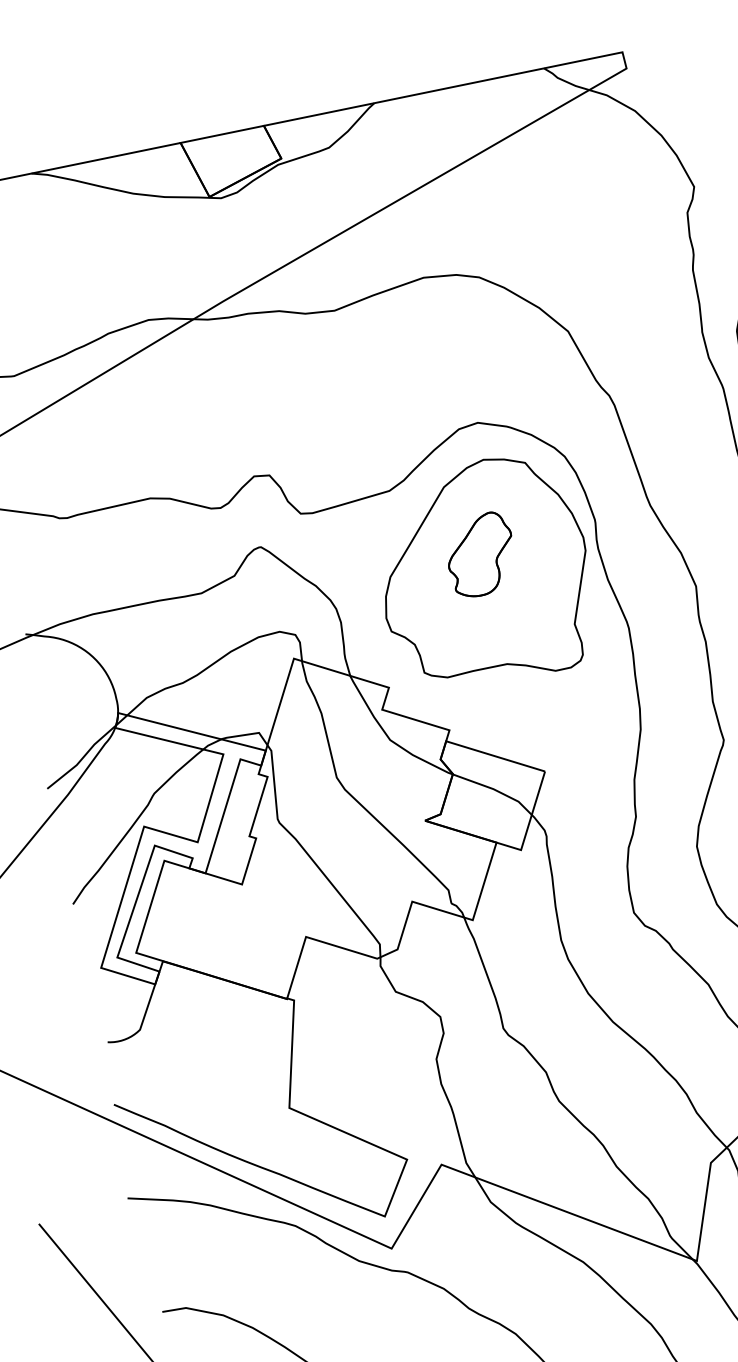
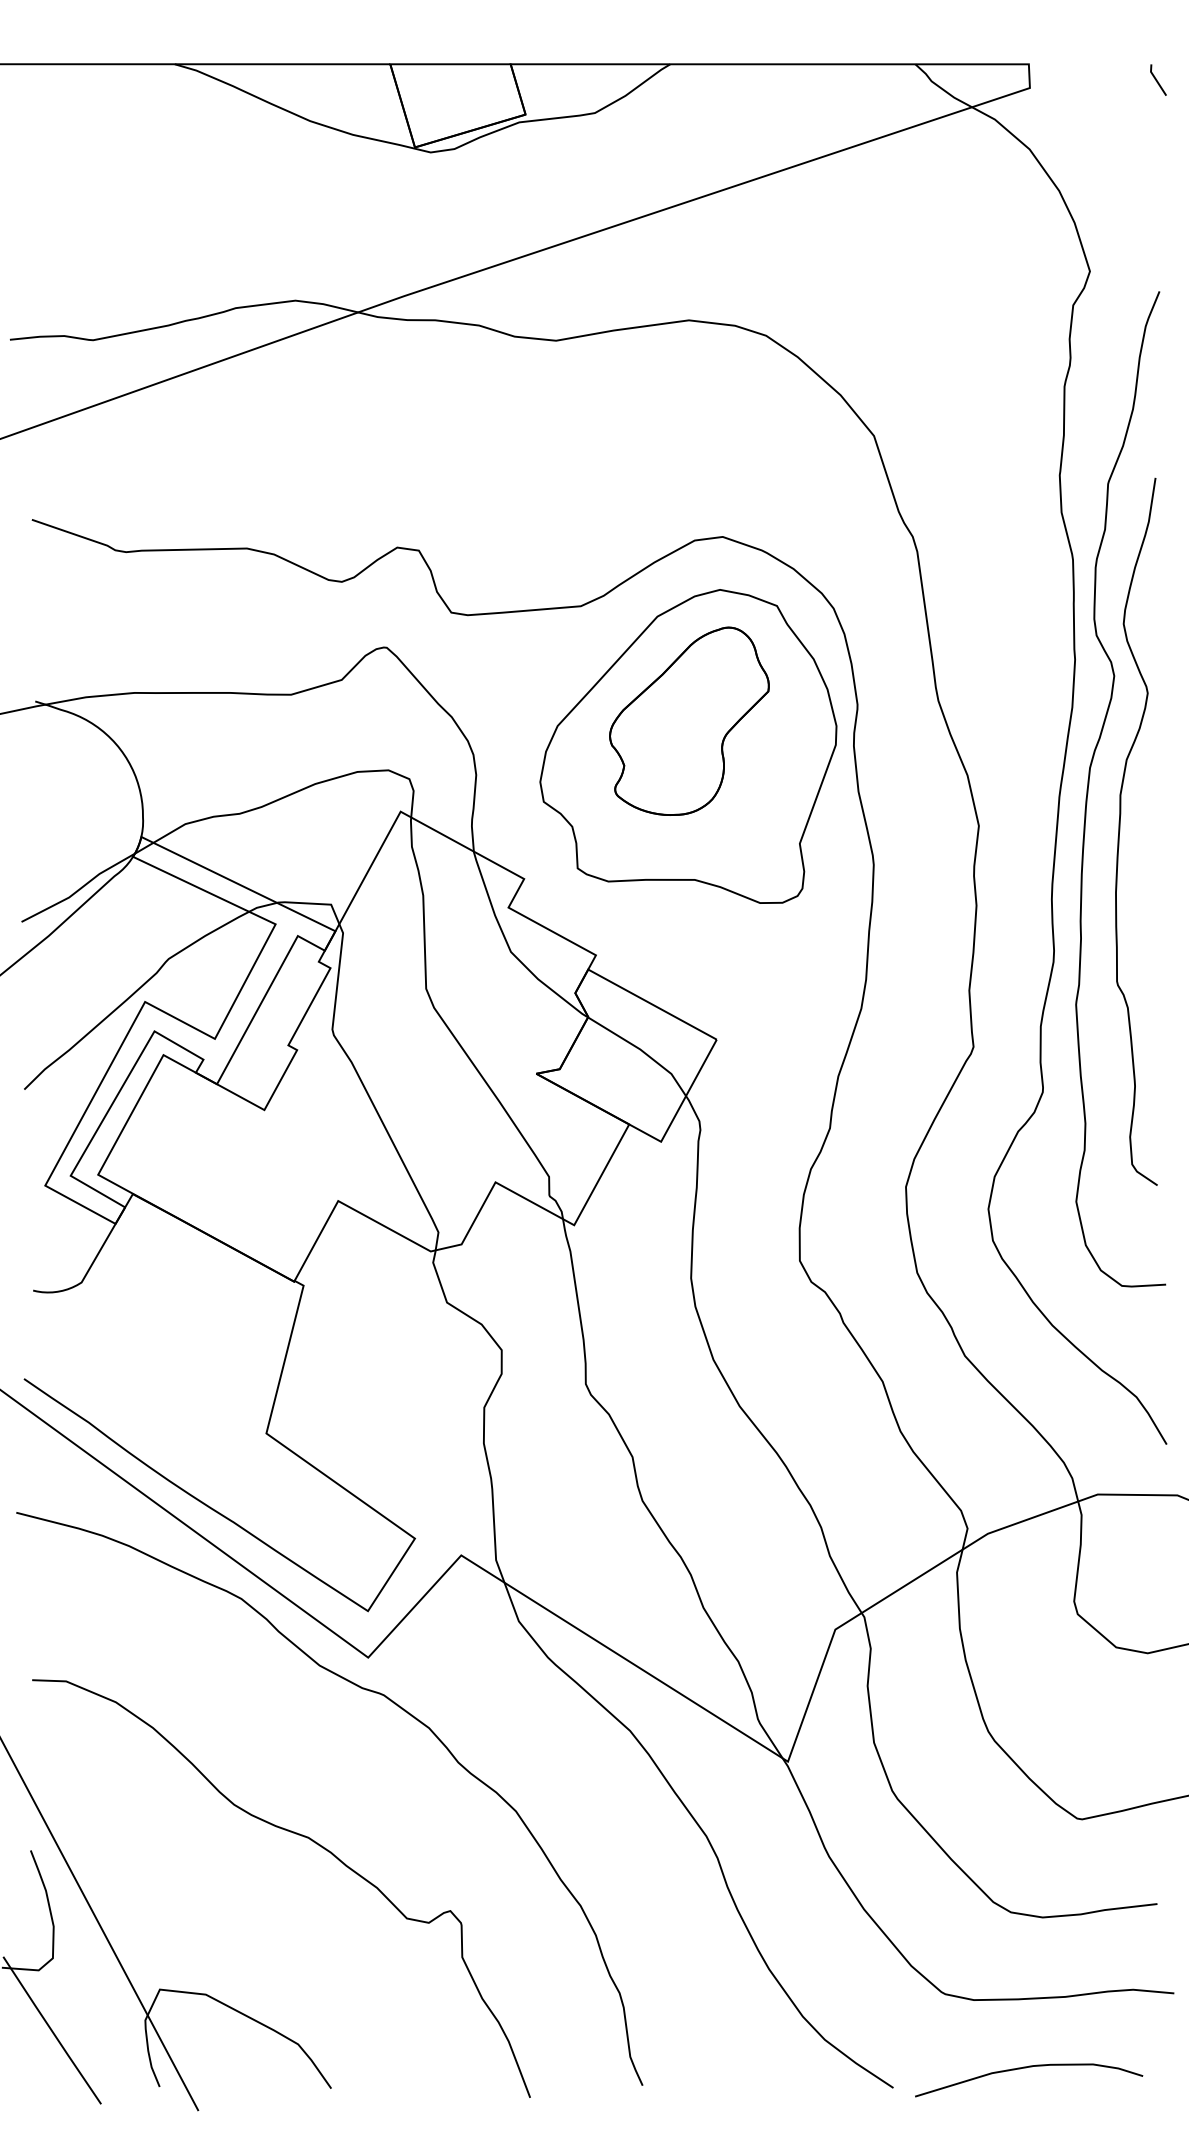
line: (713, 45) -> (1157, 80), added
part: (480, 554) -> (689, 720), size x1.67

